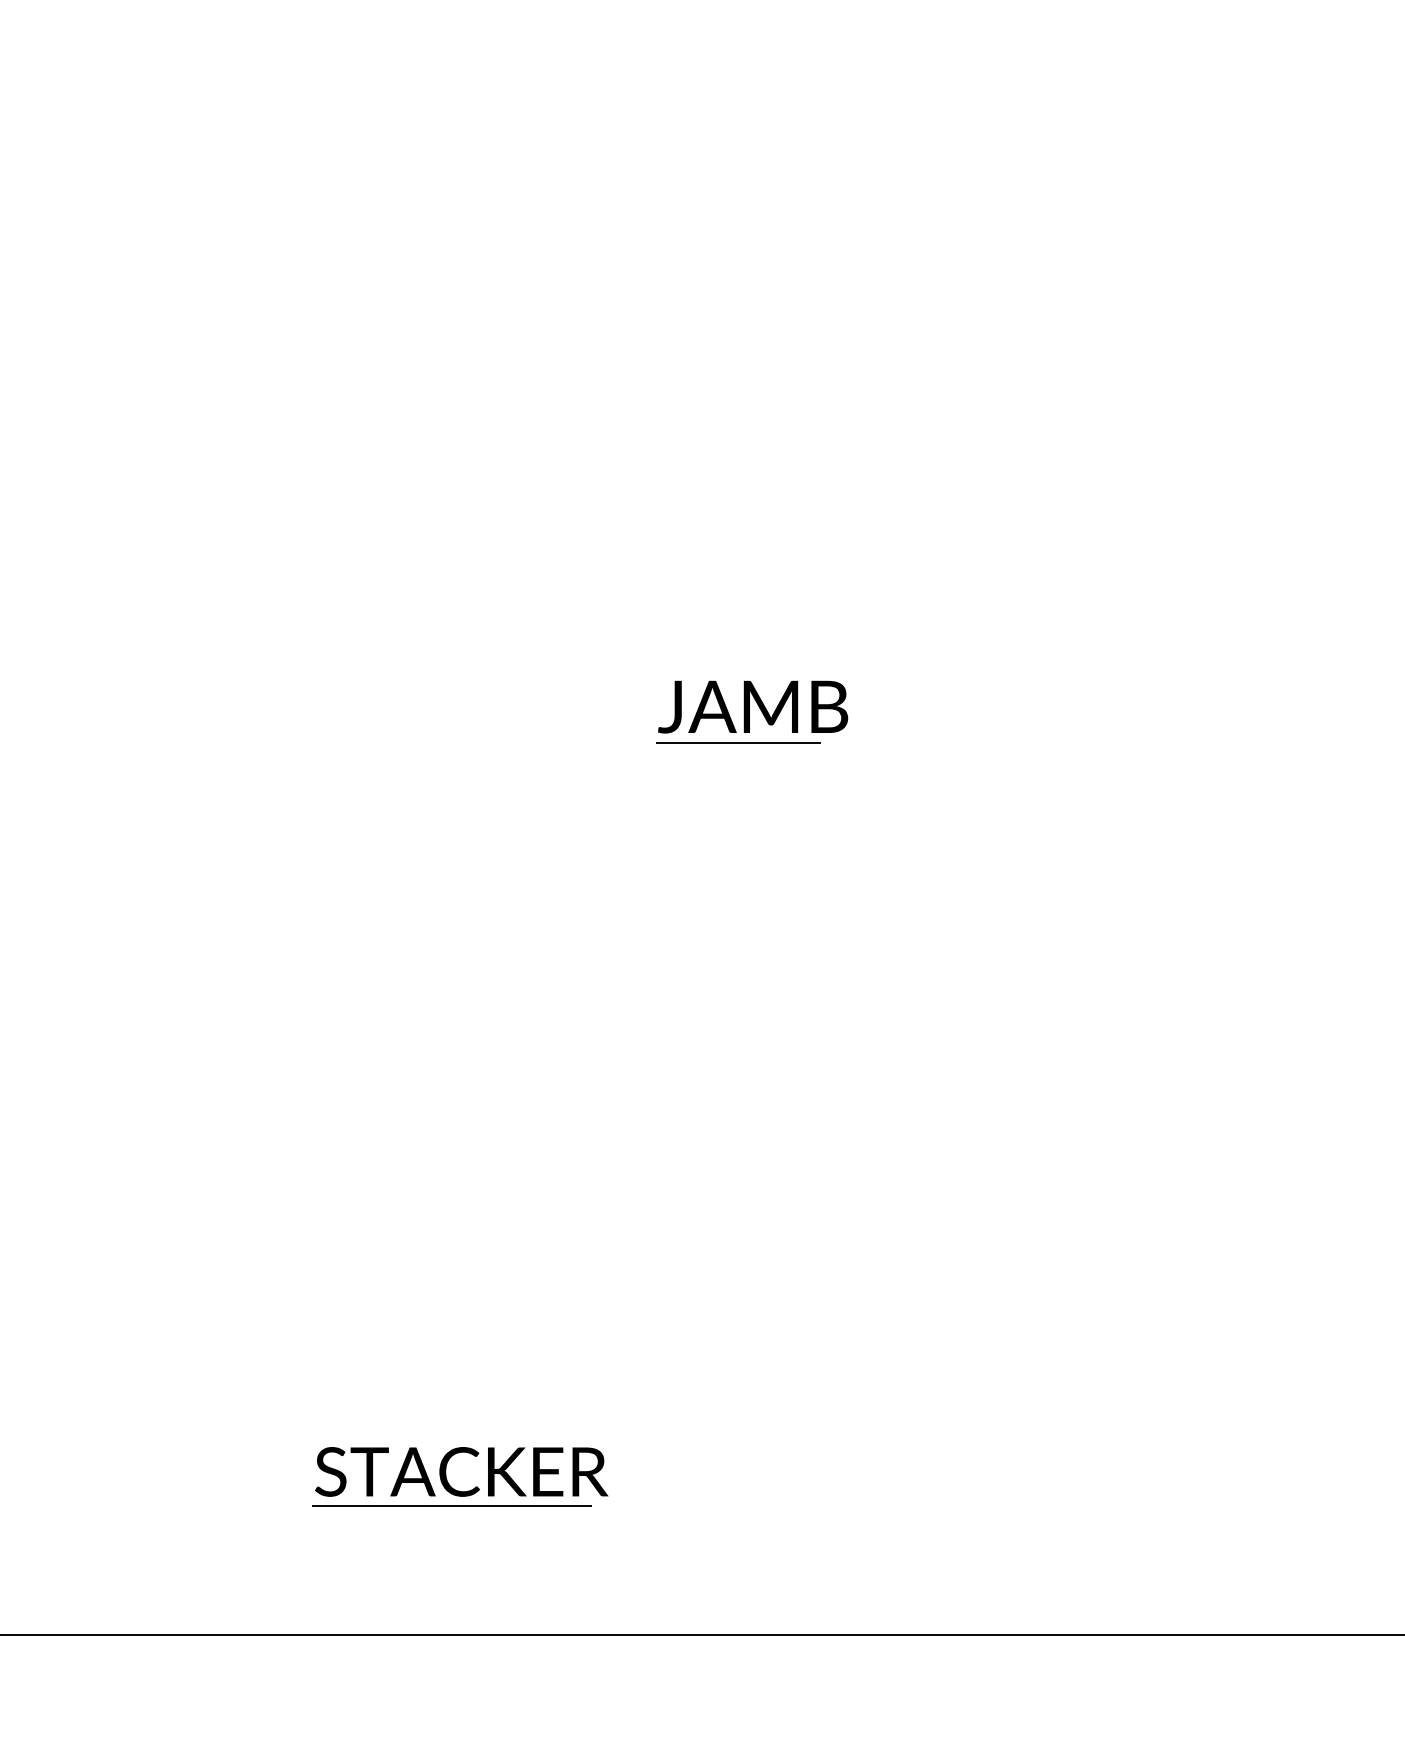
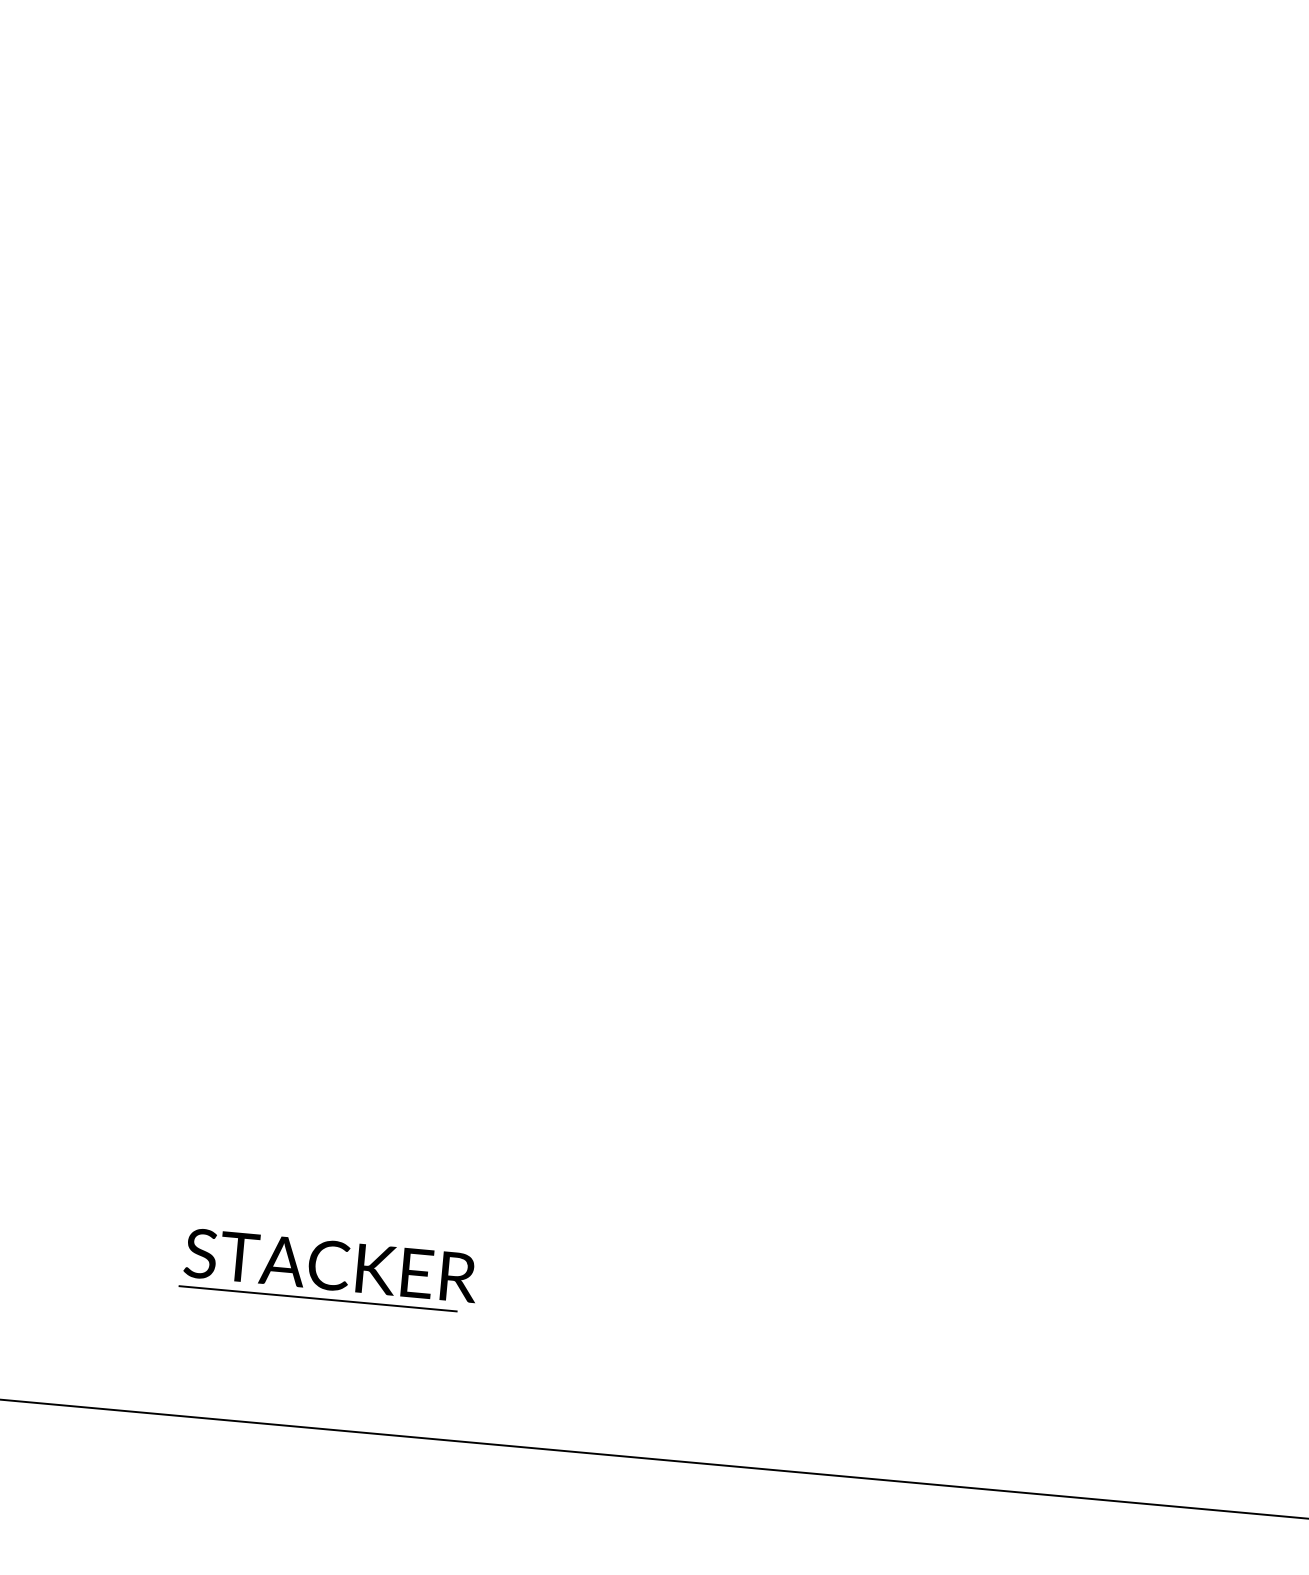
part: (752, 711) -> (689, 534), removed

